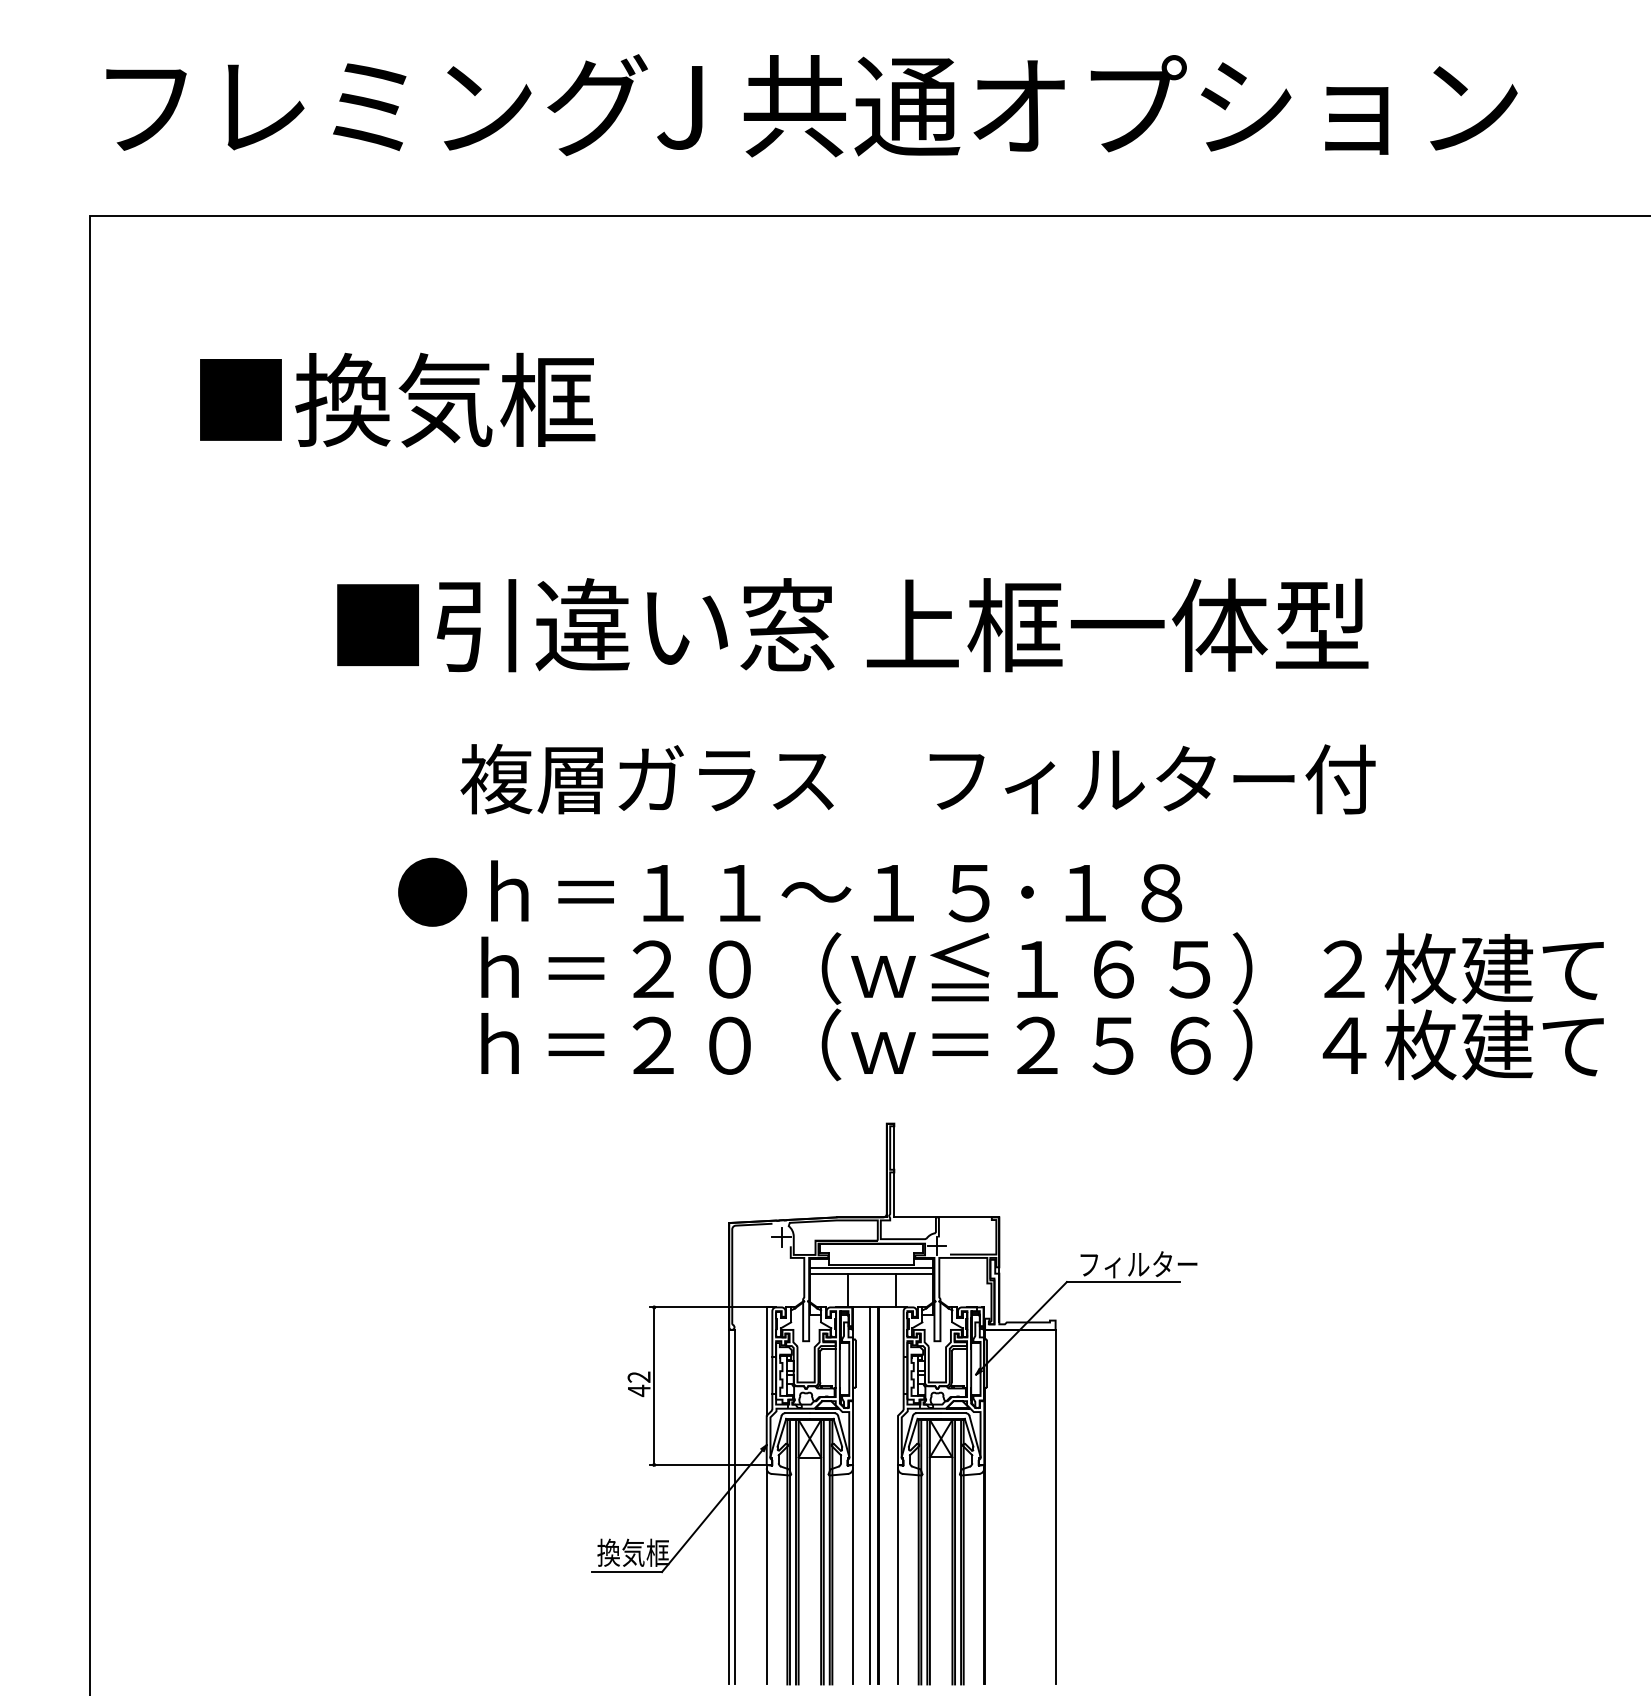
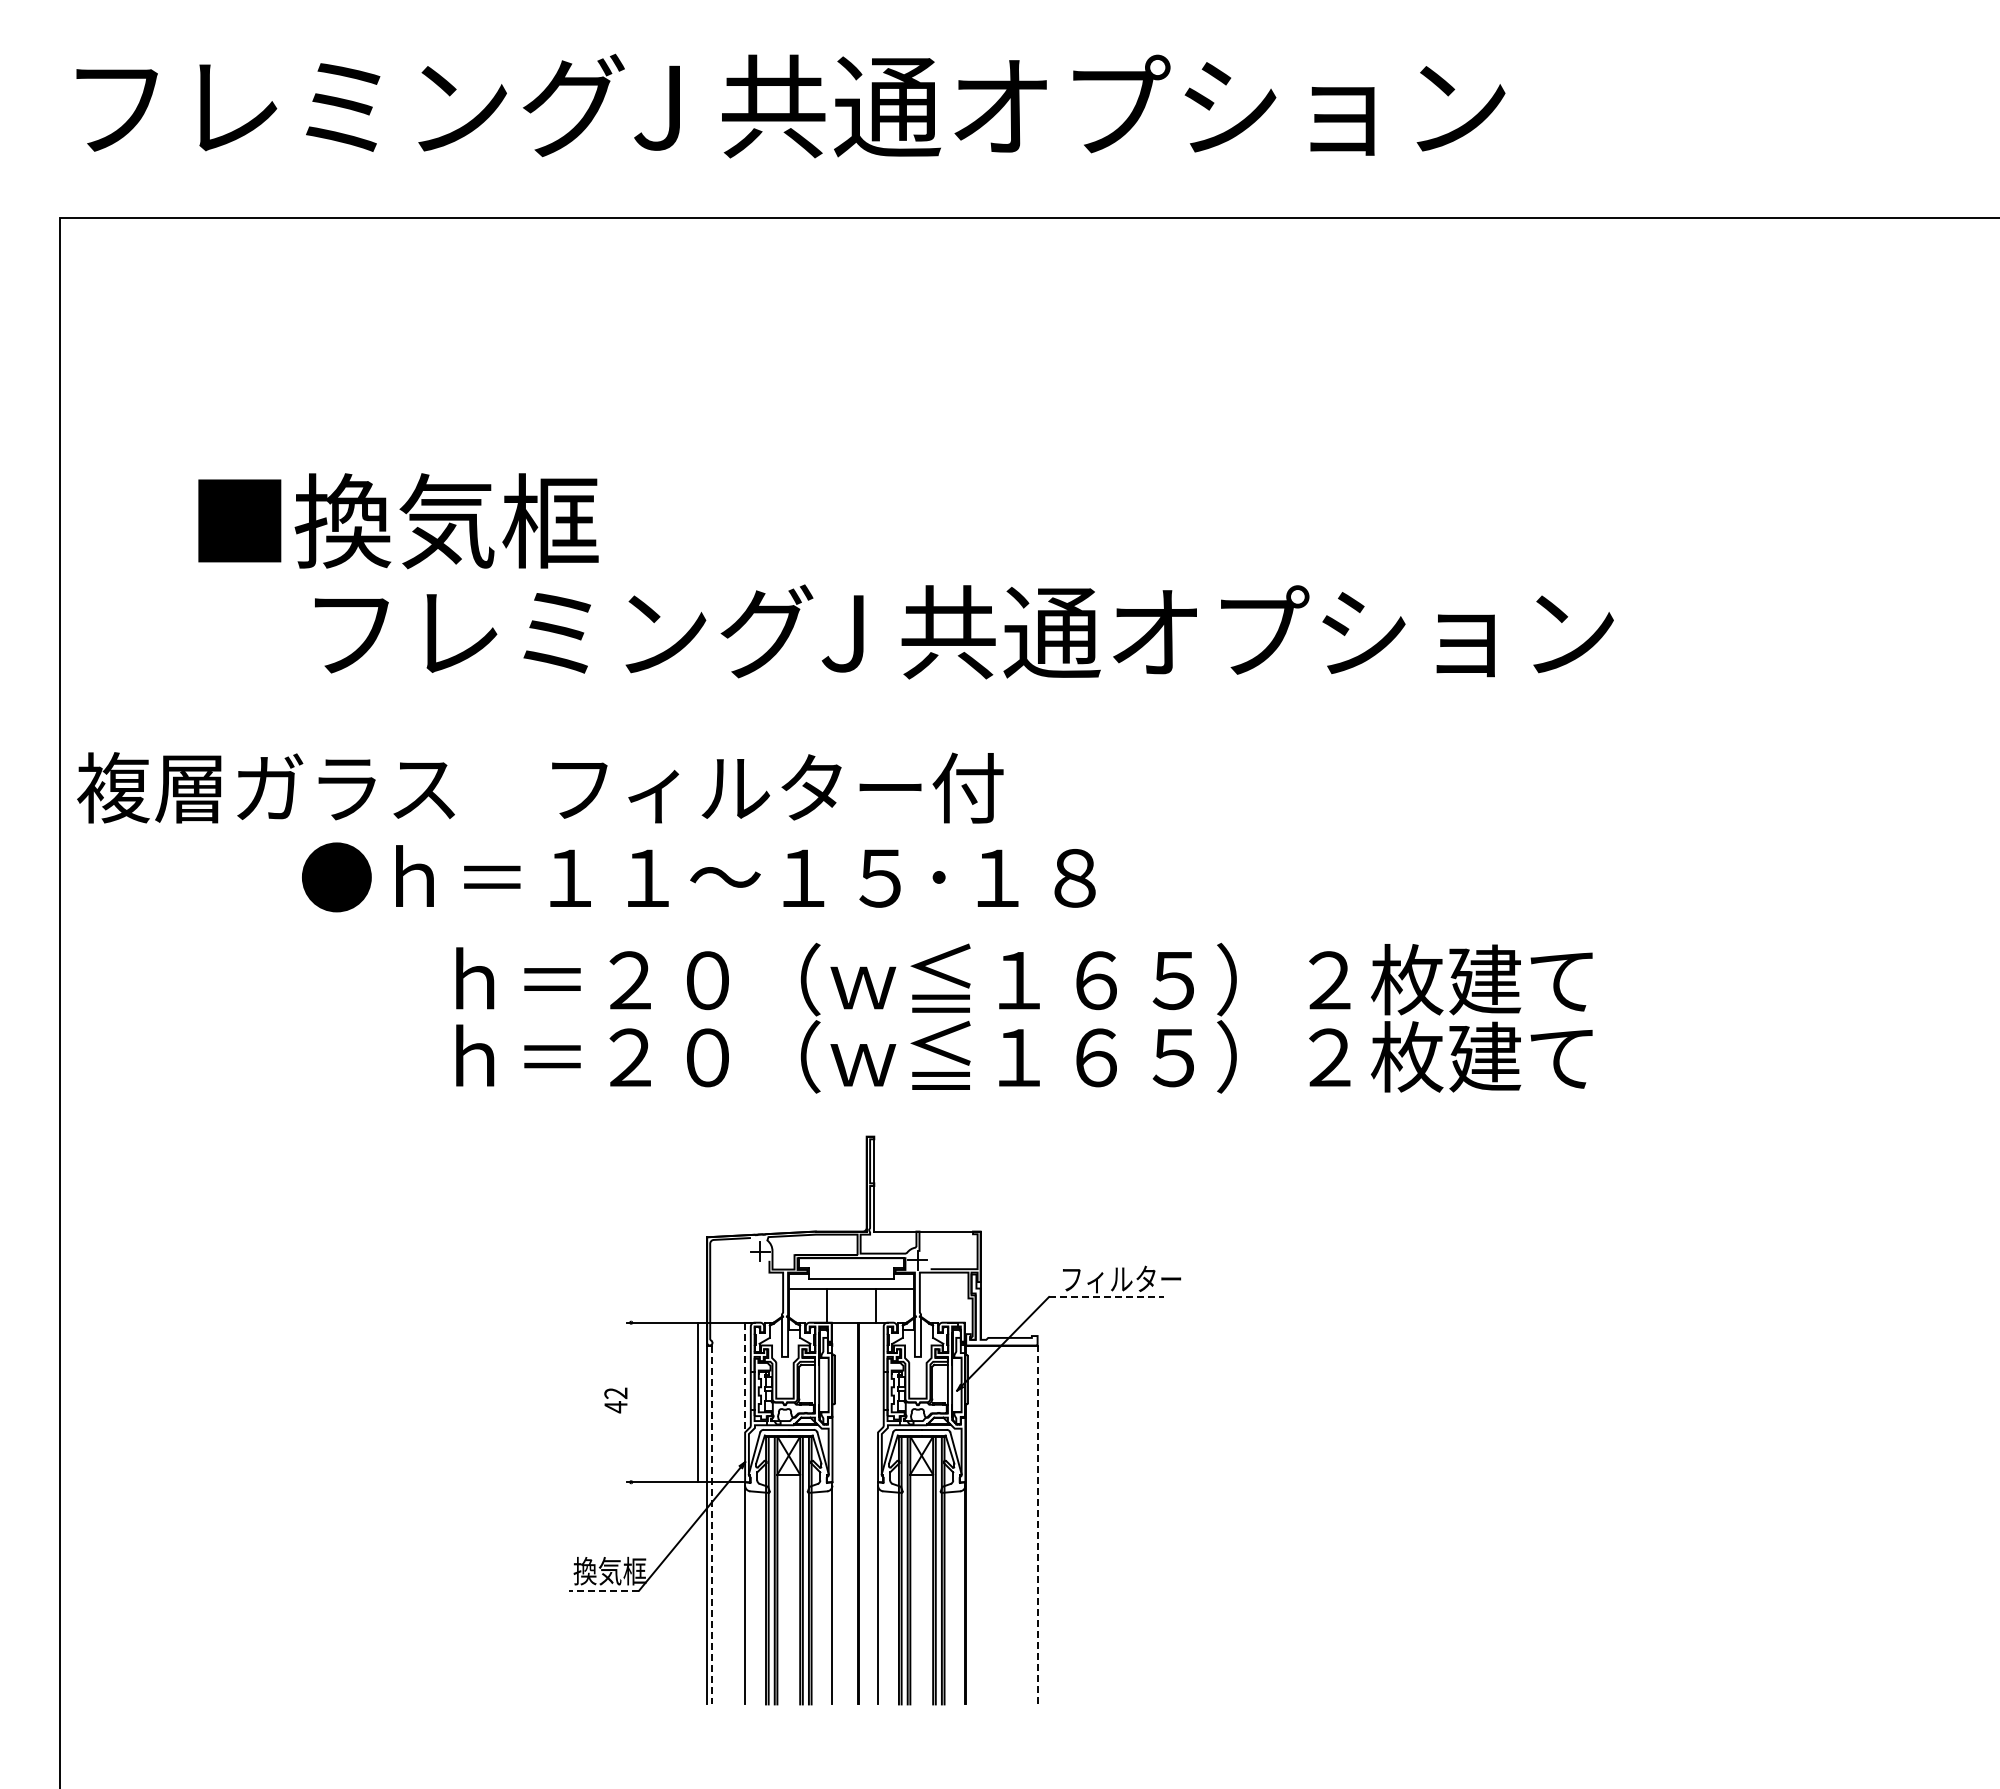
text: (397, 400) -> (398, 521), moved
text: (980, 624) -> (961, 631), ■引違い窓 上框一体型 -> フレミングJ 共通オプション
text: (918, 778) -> (540, 787), moved
text: (789, 892) -> (698, 877), moved
text: (1148, 1042) -> (1131, 1054), ｈ＝２０（ｗ＝２５６）４枚建て -> ｈ＝２０（ｗ≦１６５）２枚建て
line: (871, 1268) -> (851, 1283), removed
line: (1123, 1281) -> (1106, 1296), solid -> dashed
line: (767, 1362) -> (745, 1378), solid -> dashed
line: (654, 1386) -> (698, 1402), moved
line: (869, 1495) -> (849, 1513), removed
line: (1055, 1506) -> (1037, 1524), solid -> dashed
line: (734, 1507) -> (712, 1525), solid -> dashed
line: (626, 1571) -> (603, 1590), solid -> dashed

